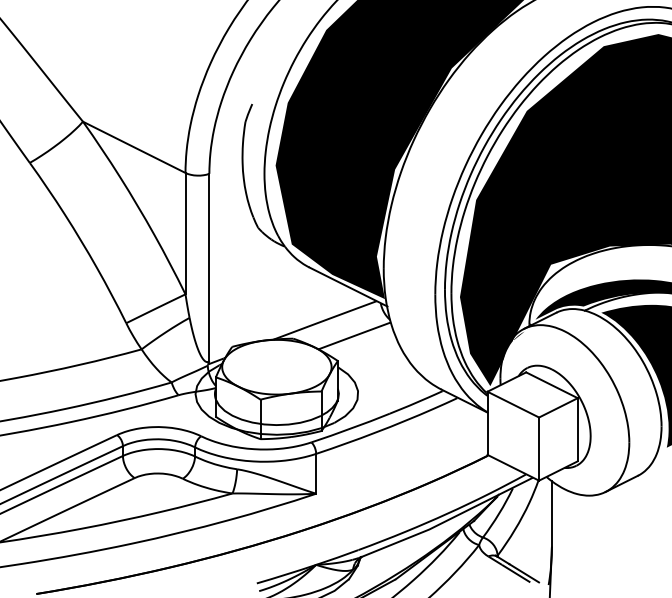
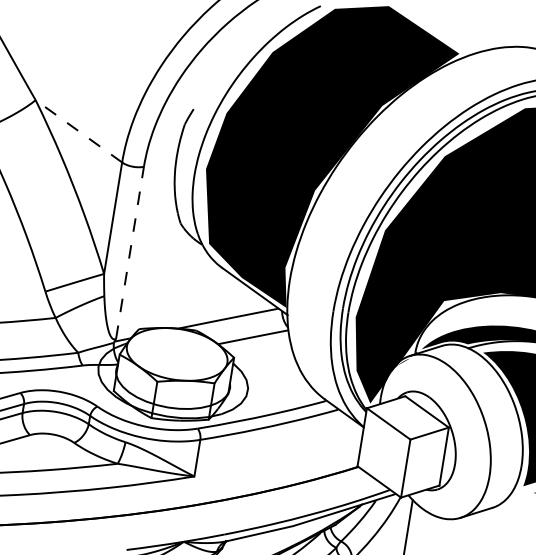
line: (133, 147) -> (78, 131), solid -> dashed
line: (209, 267) -> (130, 252), solid -> dashed

